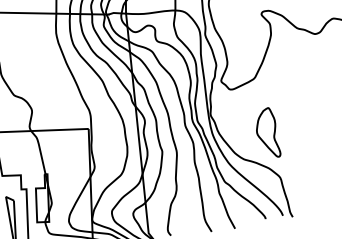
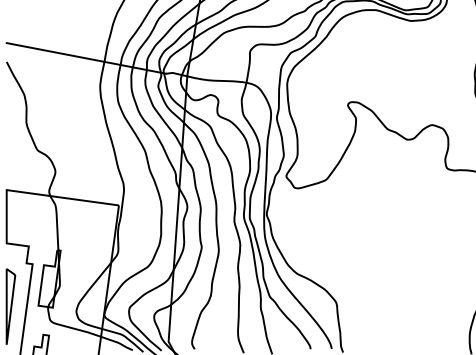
part: (266, 133) -> (329, 247), removed

